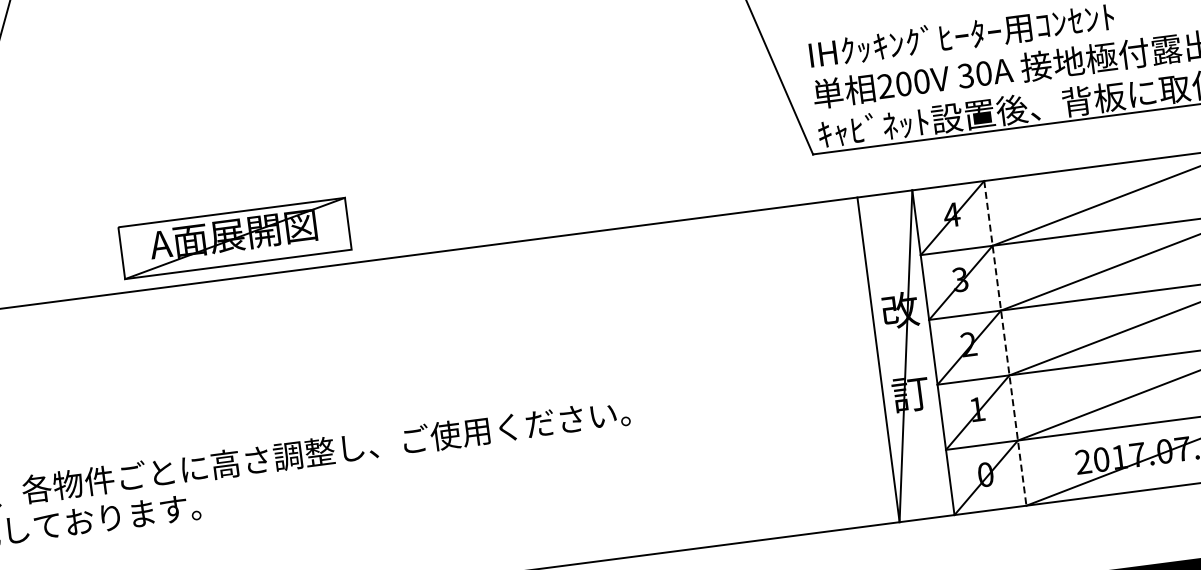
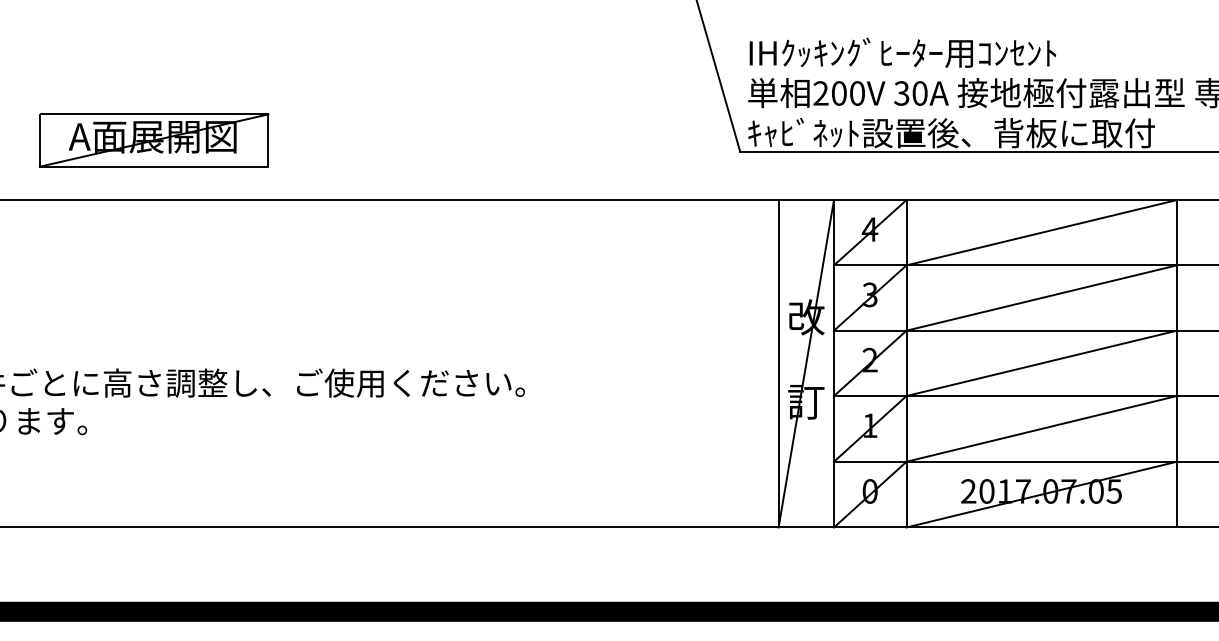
part: (234, 238) -> (153, 140), moved
line: (1005, 343) -> (906, 363), dashed -> solid

